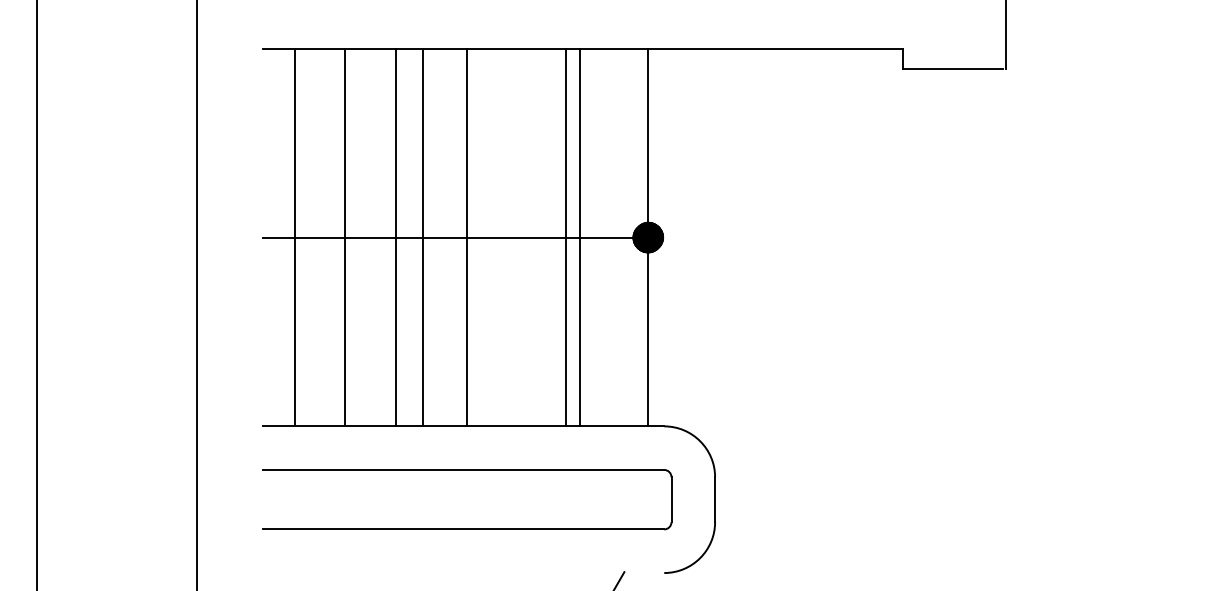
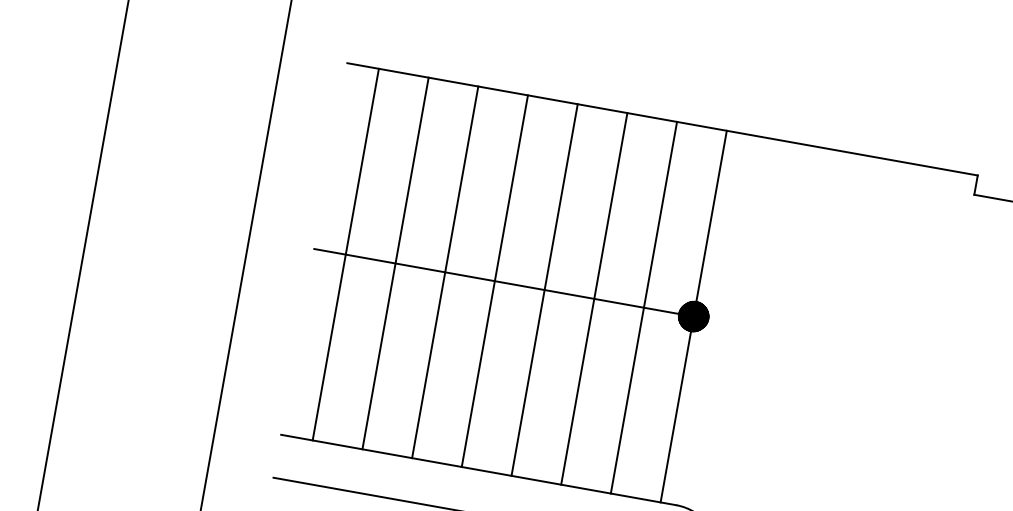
line: (423, 237) -> (495, 281), moved
line: (466, 237) -> (544, 289), moved
line: (566, 237) -> (594, 298), moved
line: (579, 237) -> (643, 307), moved

